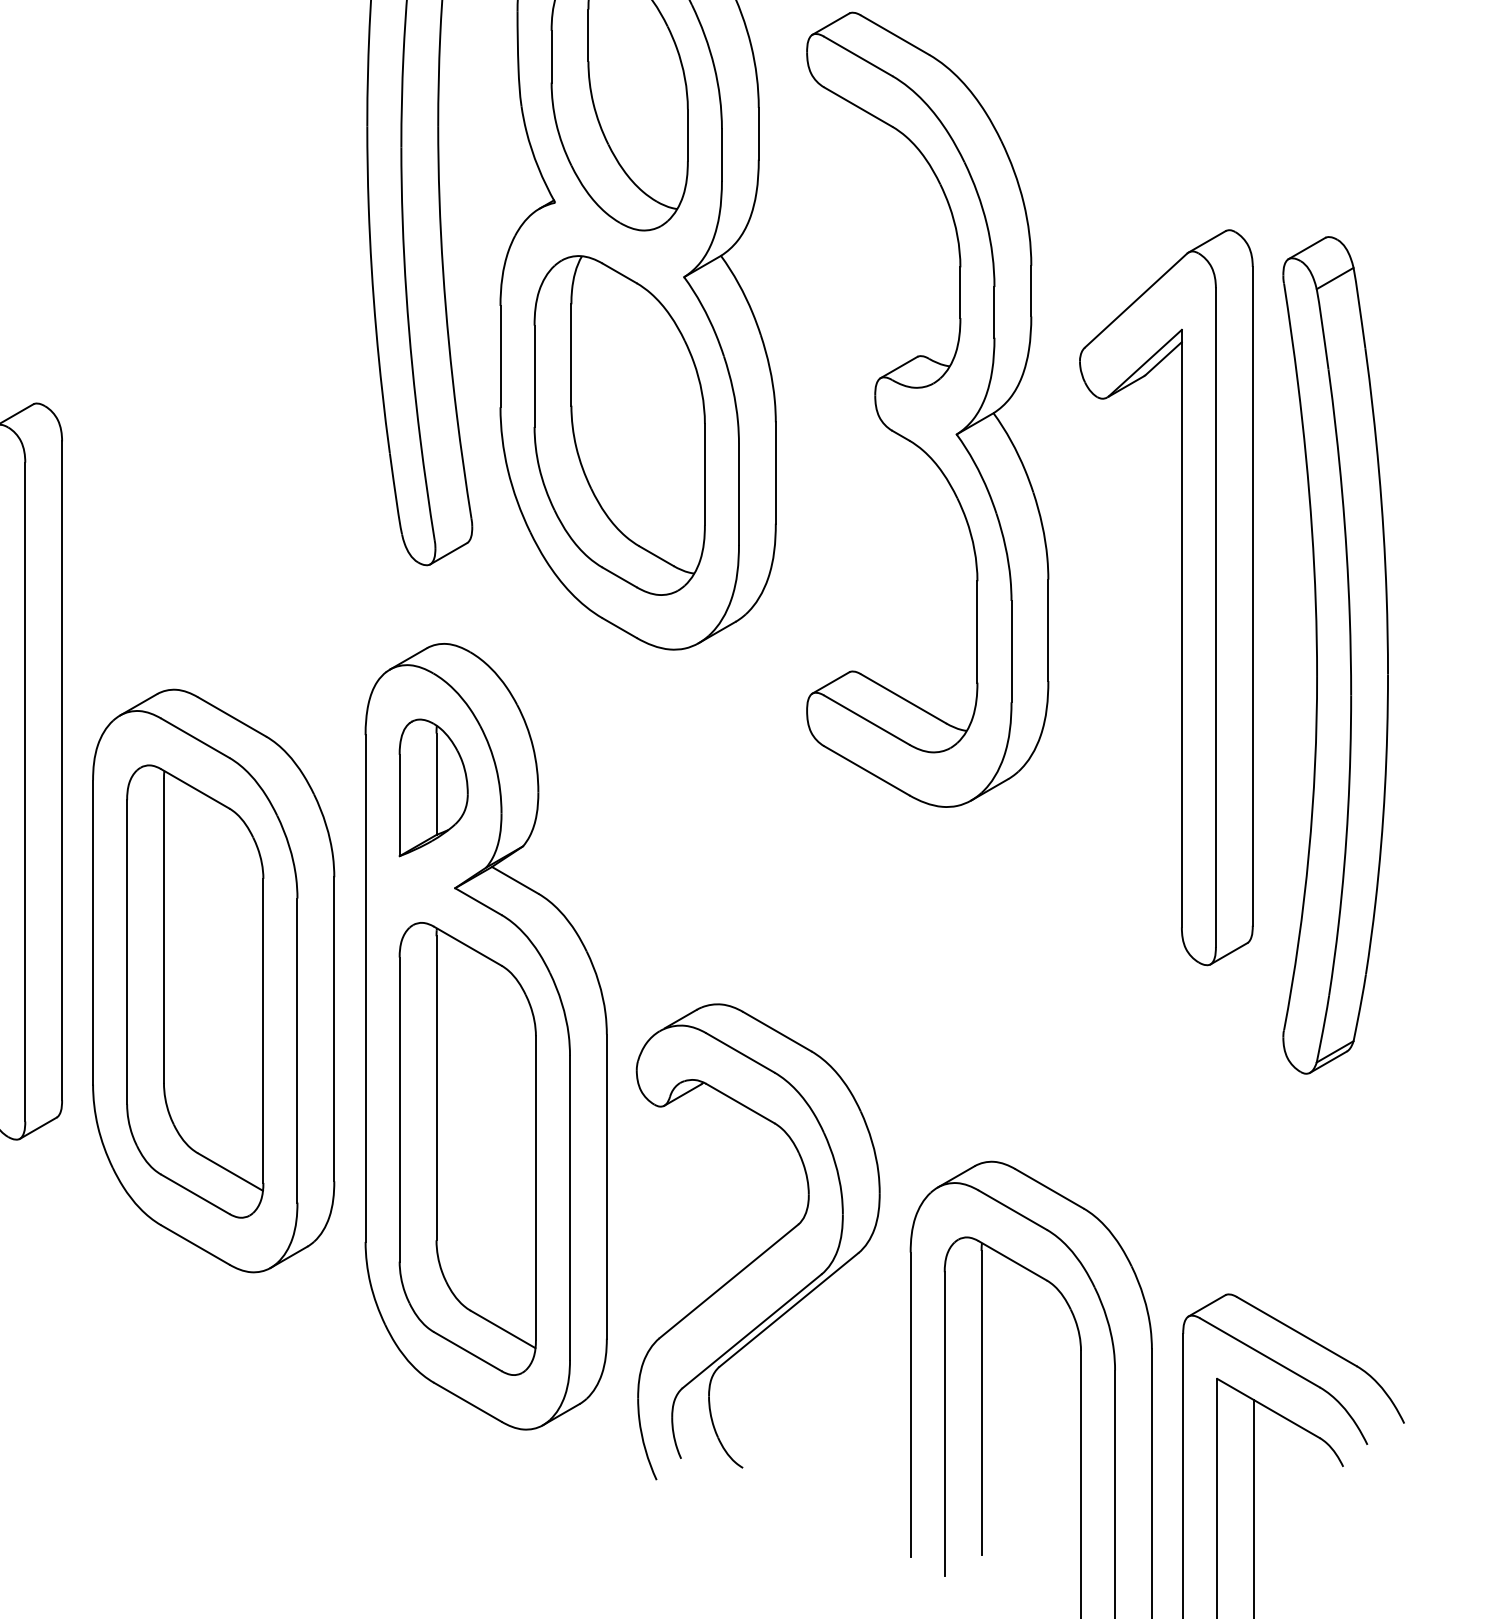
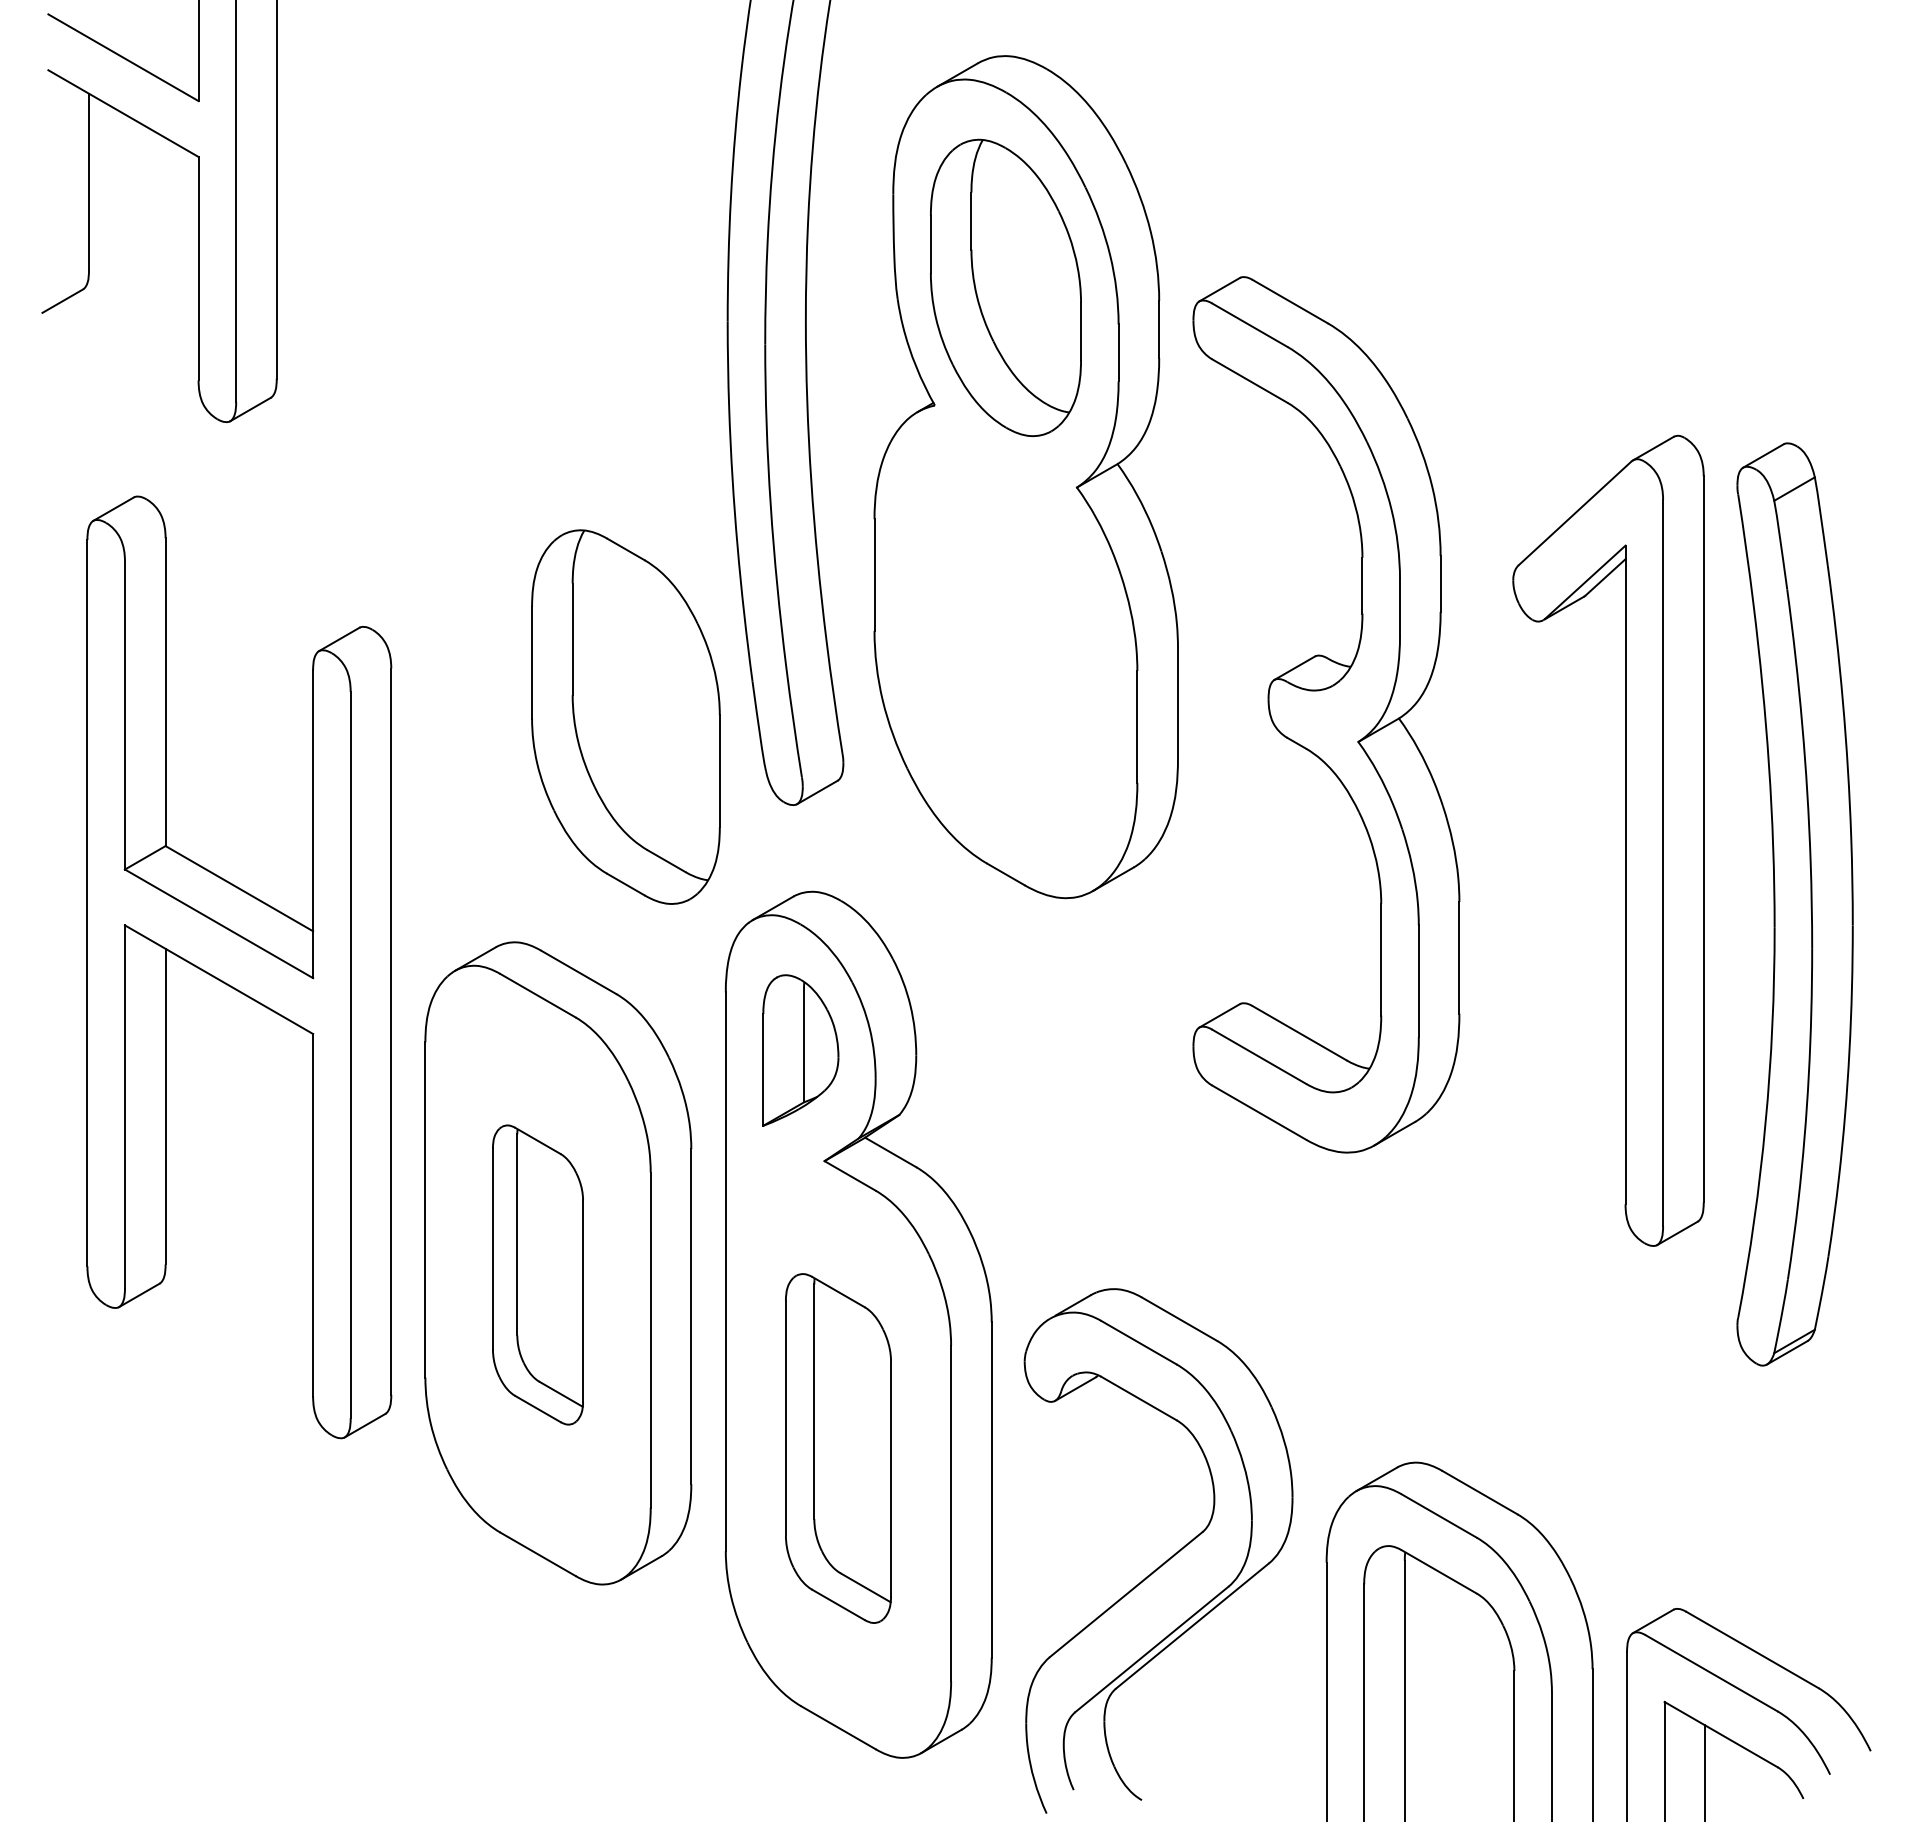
part: (927, 409) -> (1326, 714), moved
part: (619, 424) -> (625, 716), moved
part: (194, 991) -> (537, 1274), size x0.6
part: (467, 1148) -> (838, 1448), size x0.7

